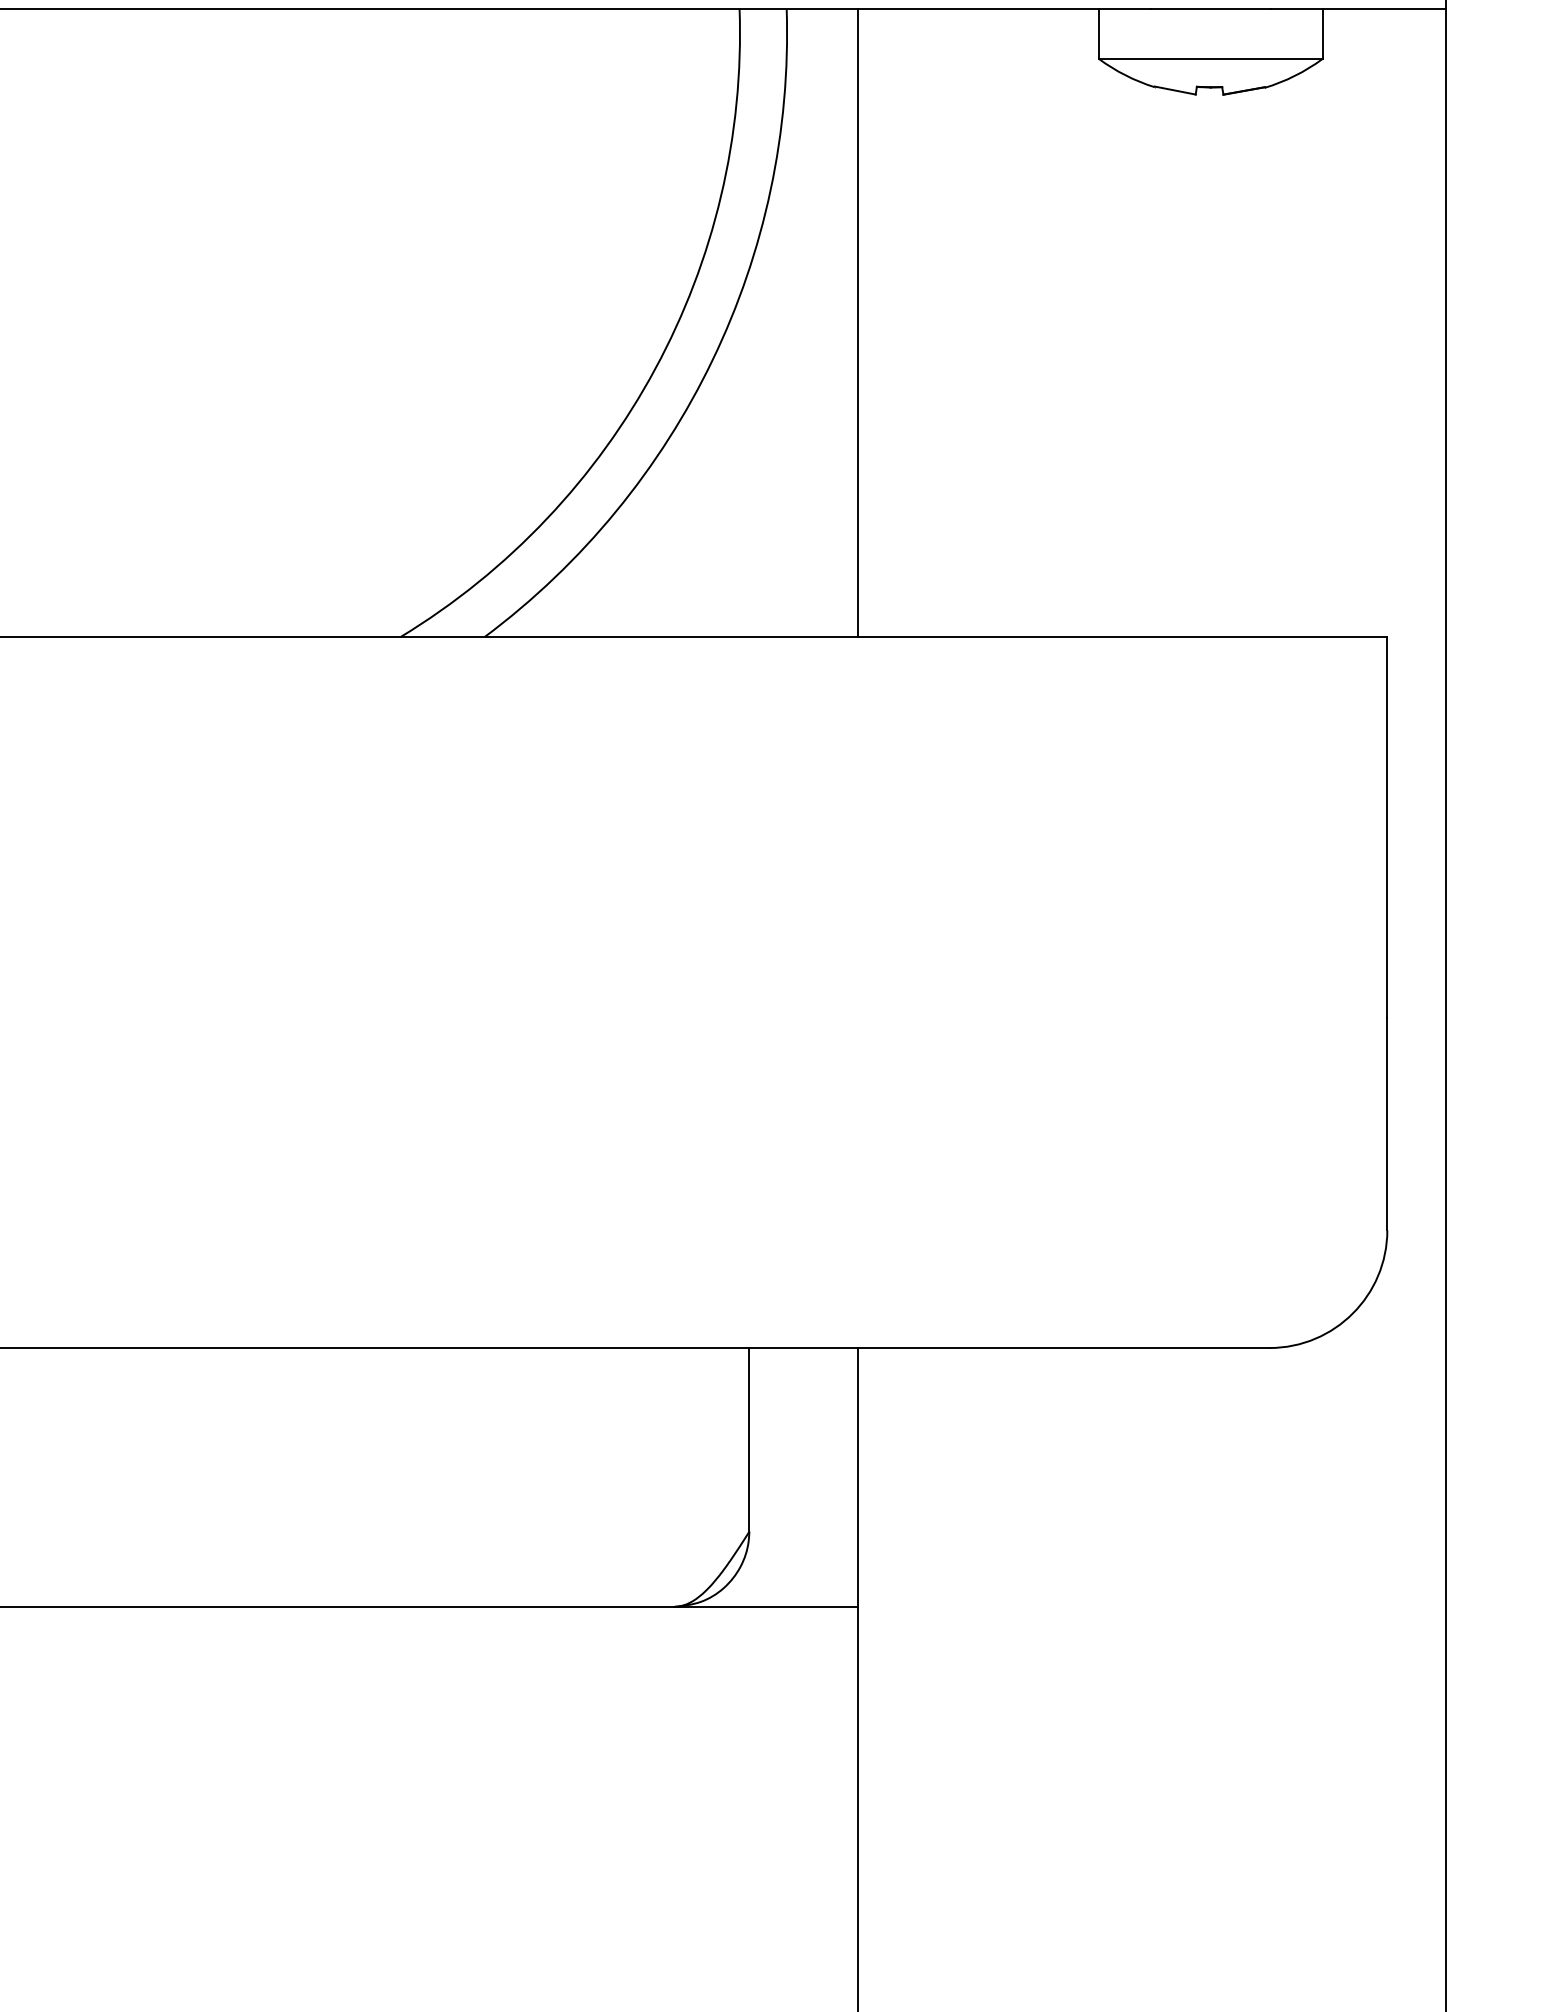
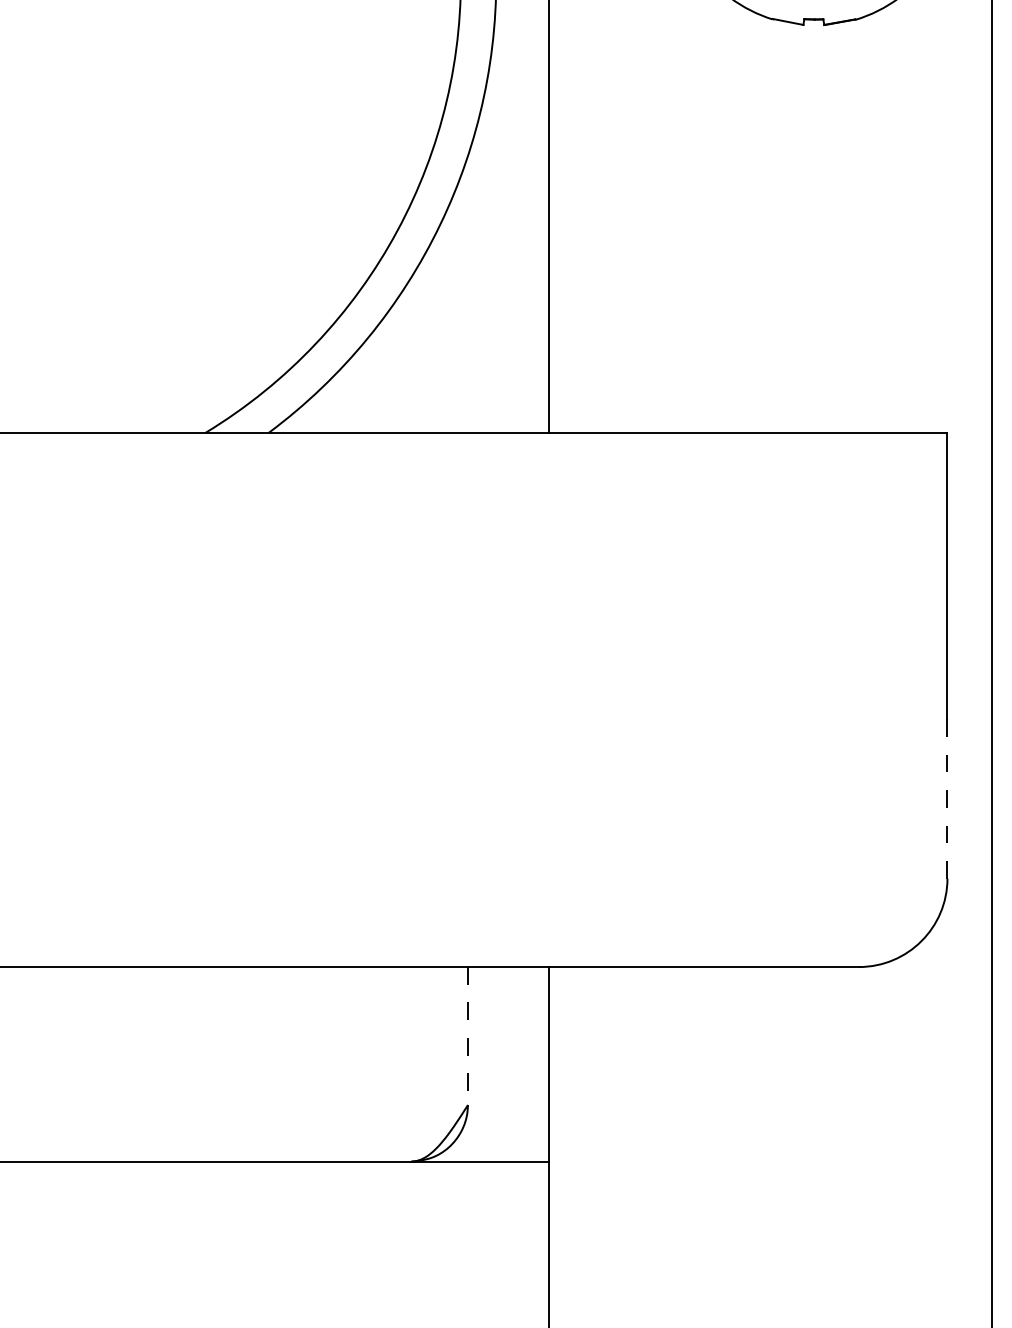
line: (1387, 1124) -> (947, 799), solid -> dashed
line: (749, 1439) -> (468, 1035), solid -> dashed

